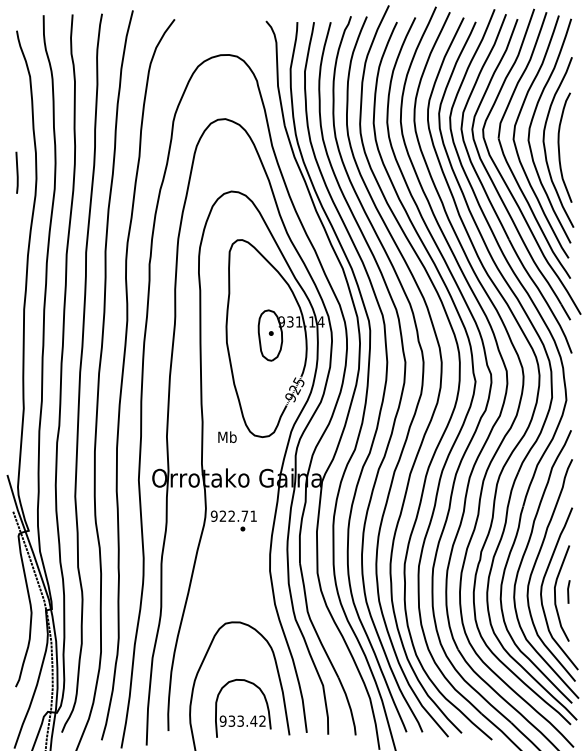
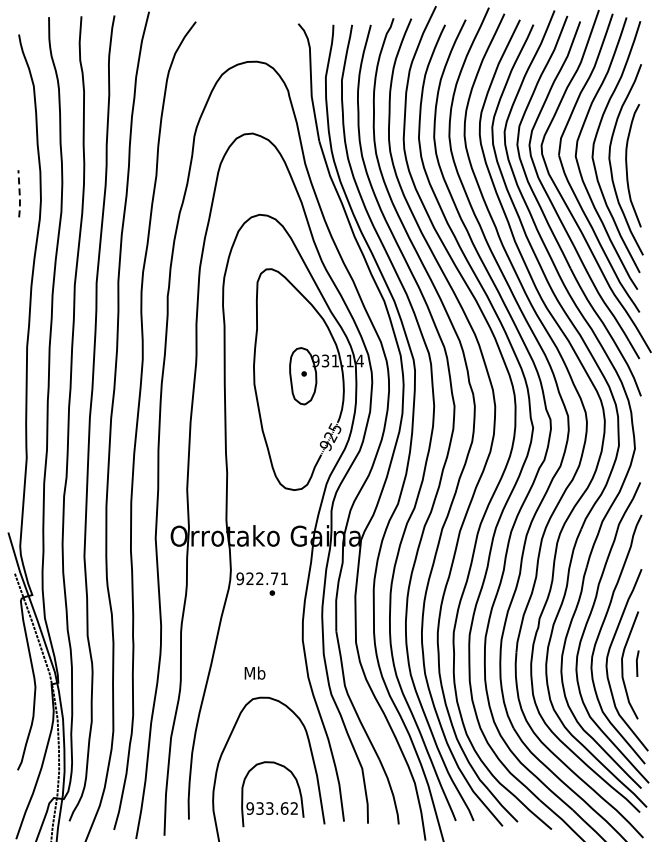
line: (17, 173) -> (19, 194), solid -> dashed
text: (226, 436) -> (254, 672), moved
text: (253, 721) -> (284, 808), 933.42 -> 933.62

